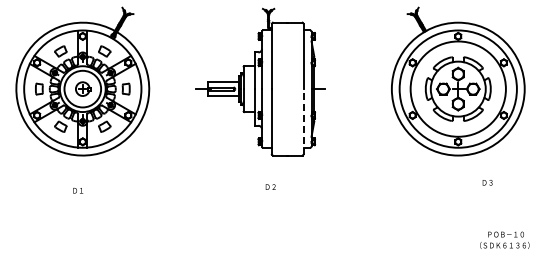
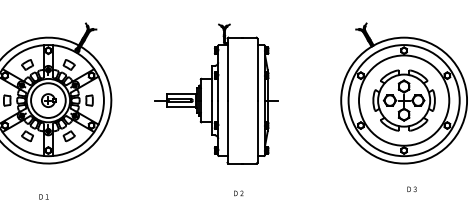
line: (303, 121) -> (257, 131), dashed -> solid
text: (487, 182) -> (411, 189), moved
text: (270, 186) -> (238, 192), moved

